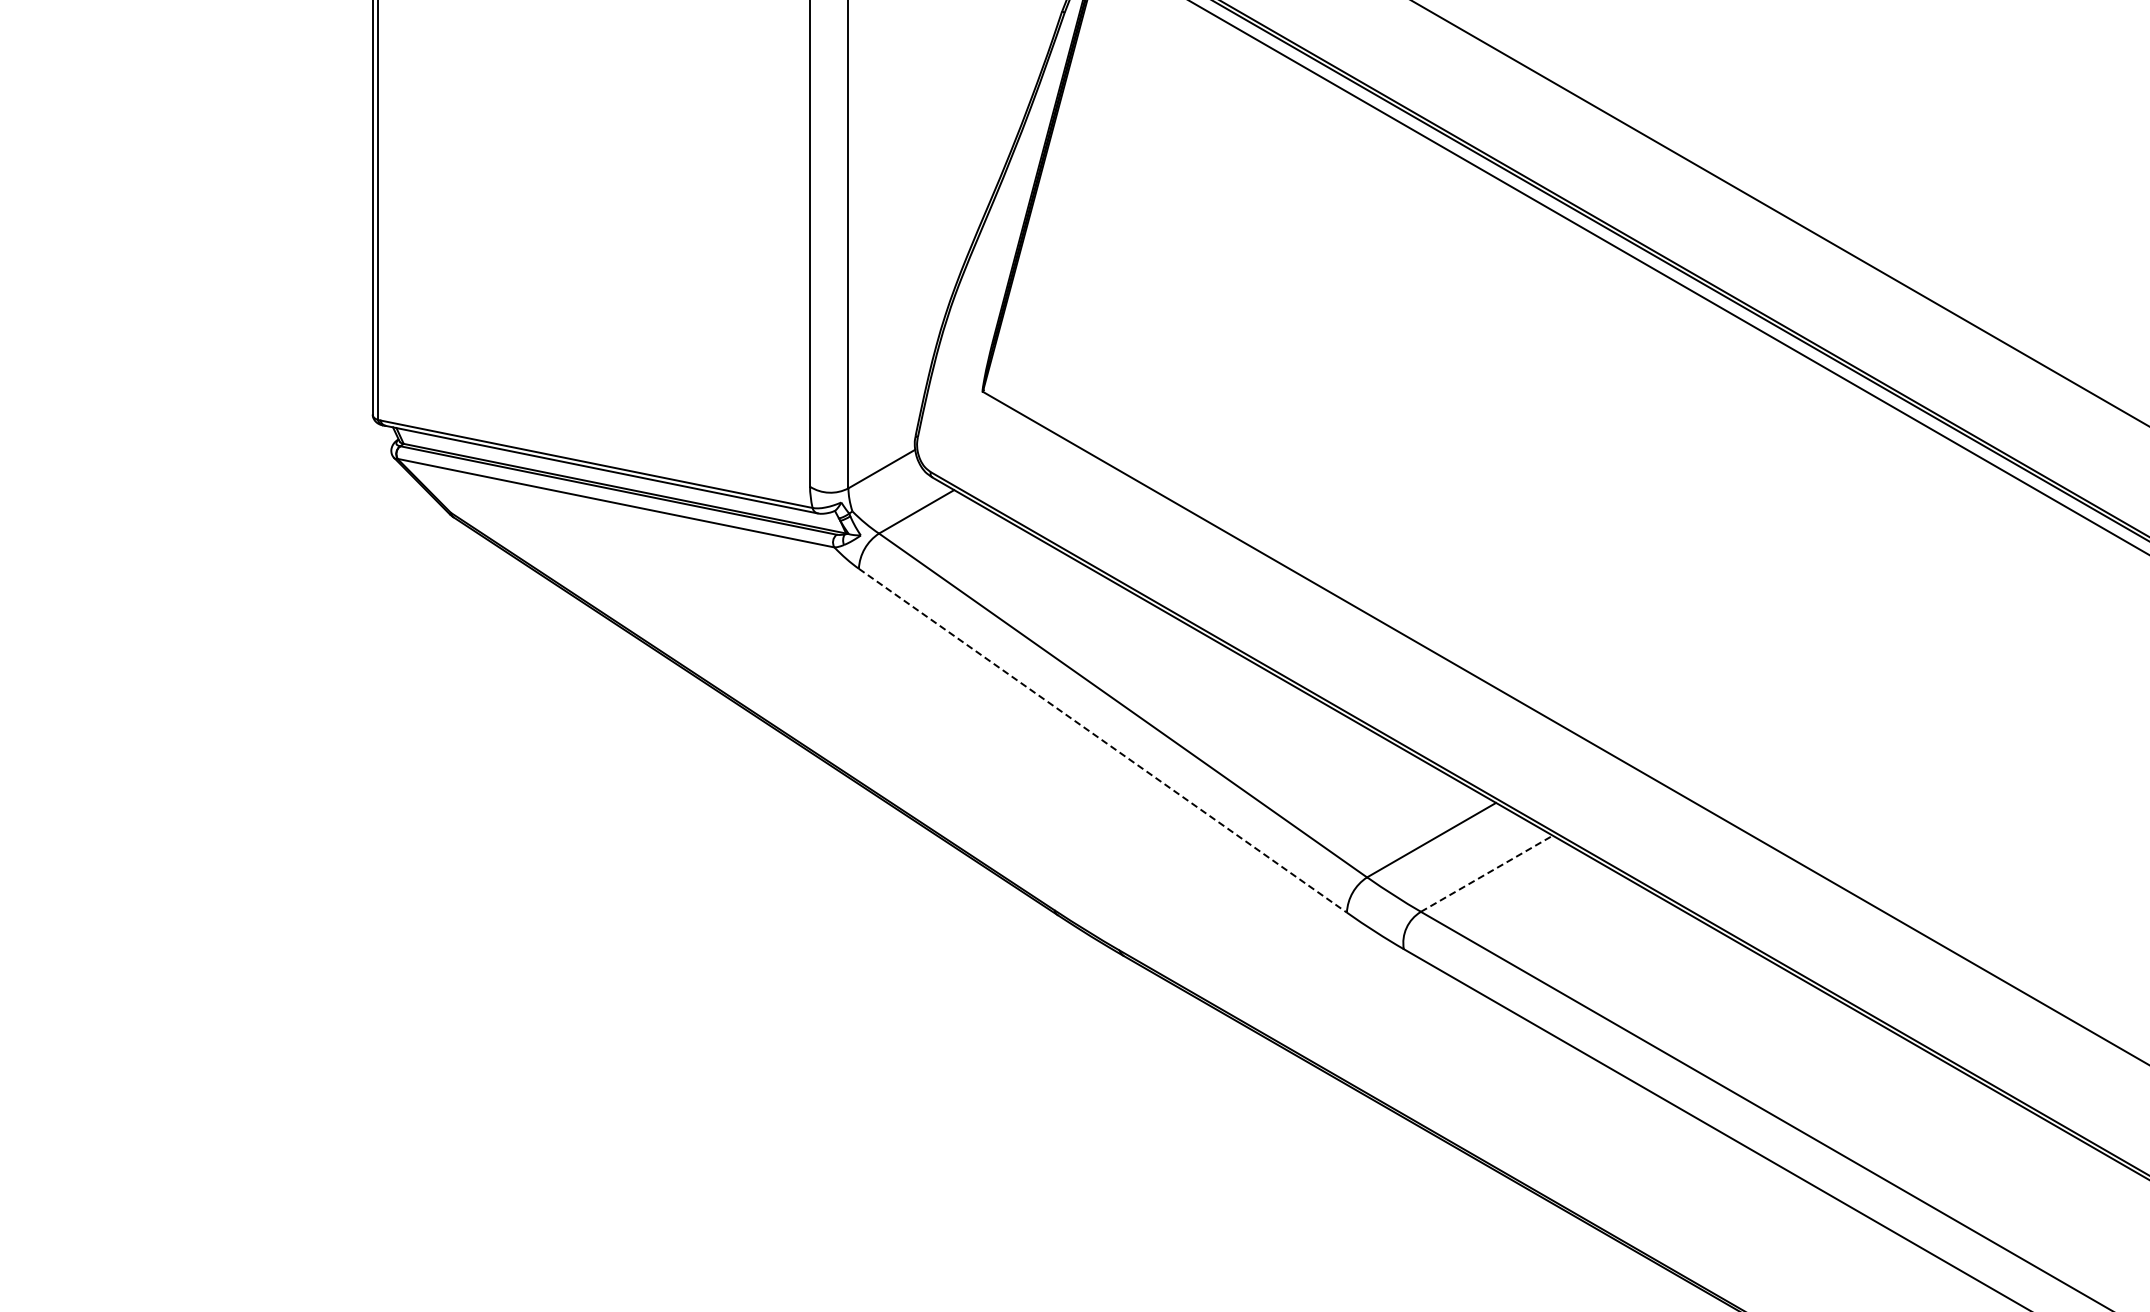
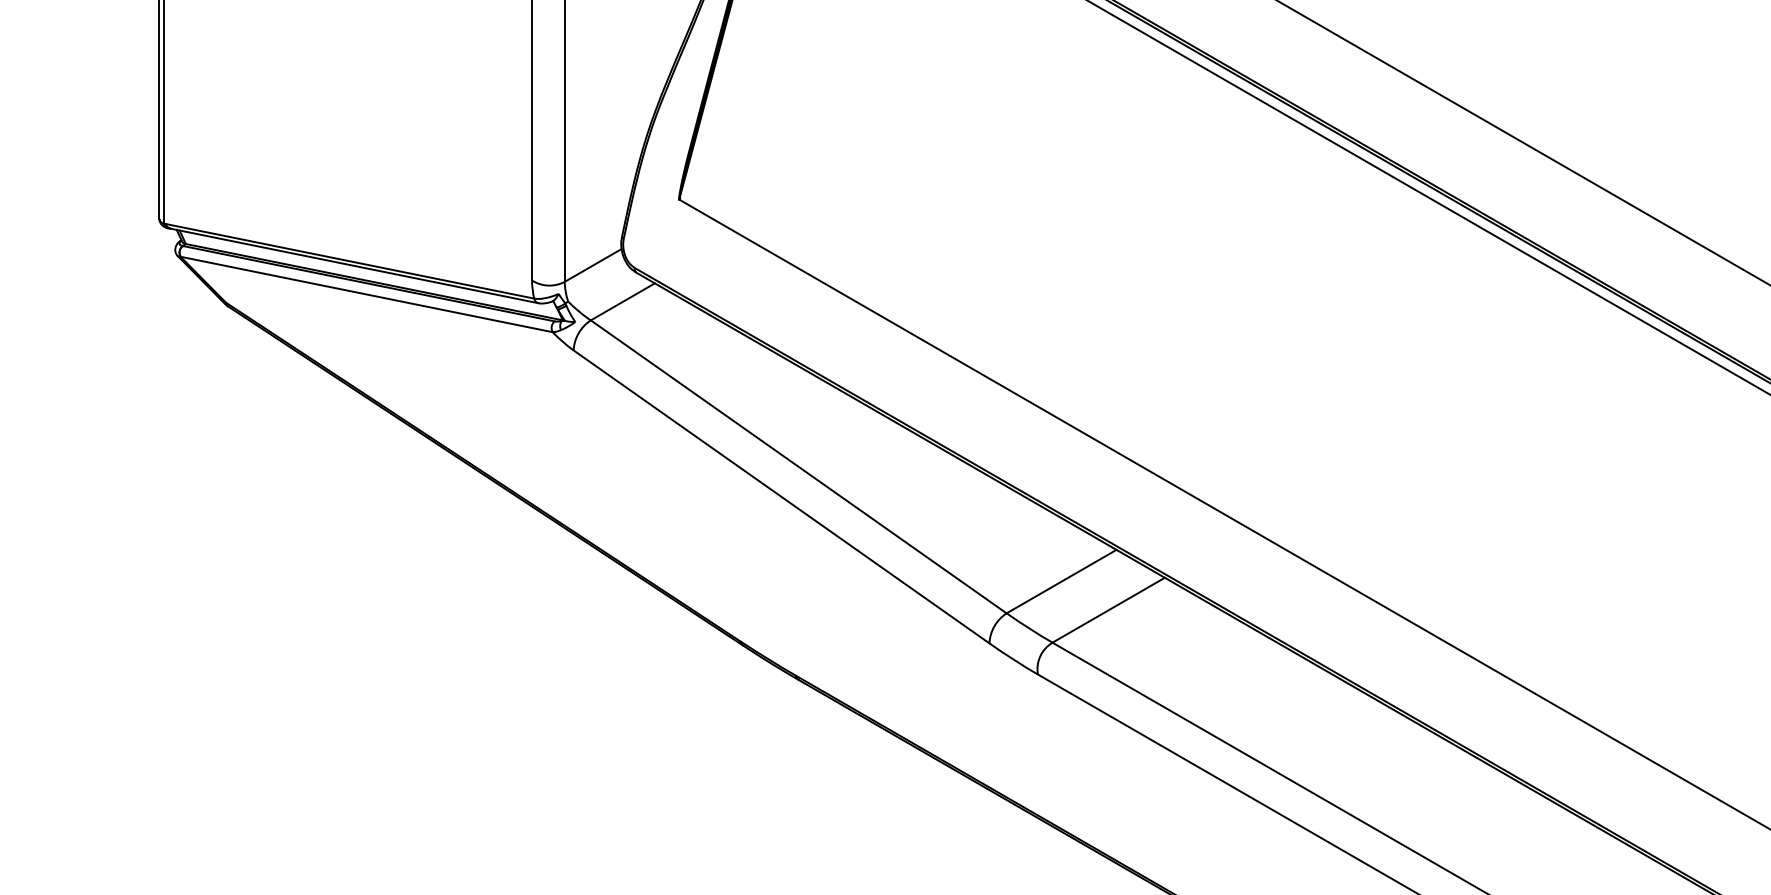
line: (1103, 740) -> (782, 496), dashed -> solid
line: (1487, 873) -> (1109, 610), dashed -> solid

